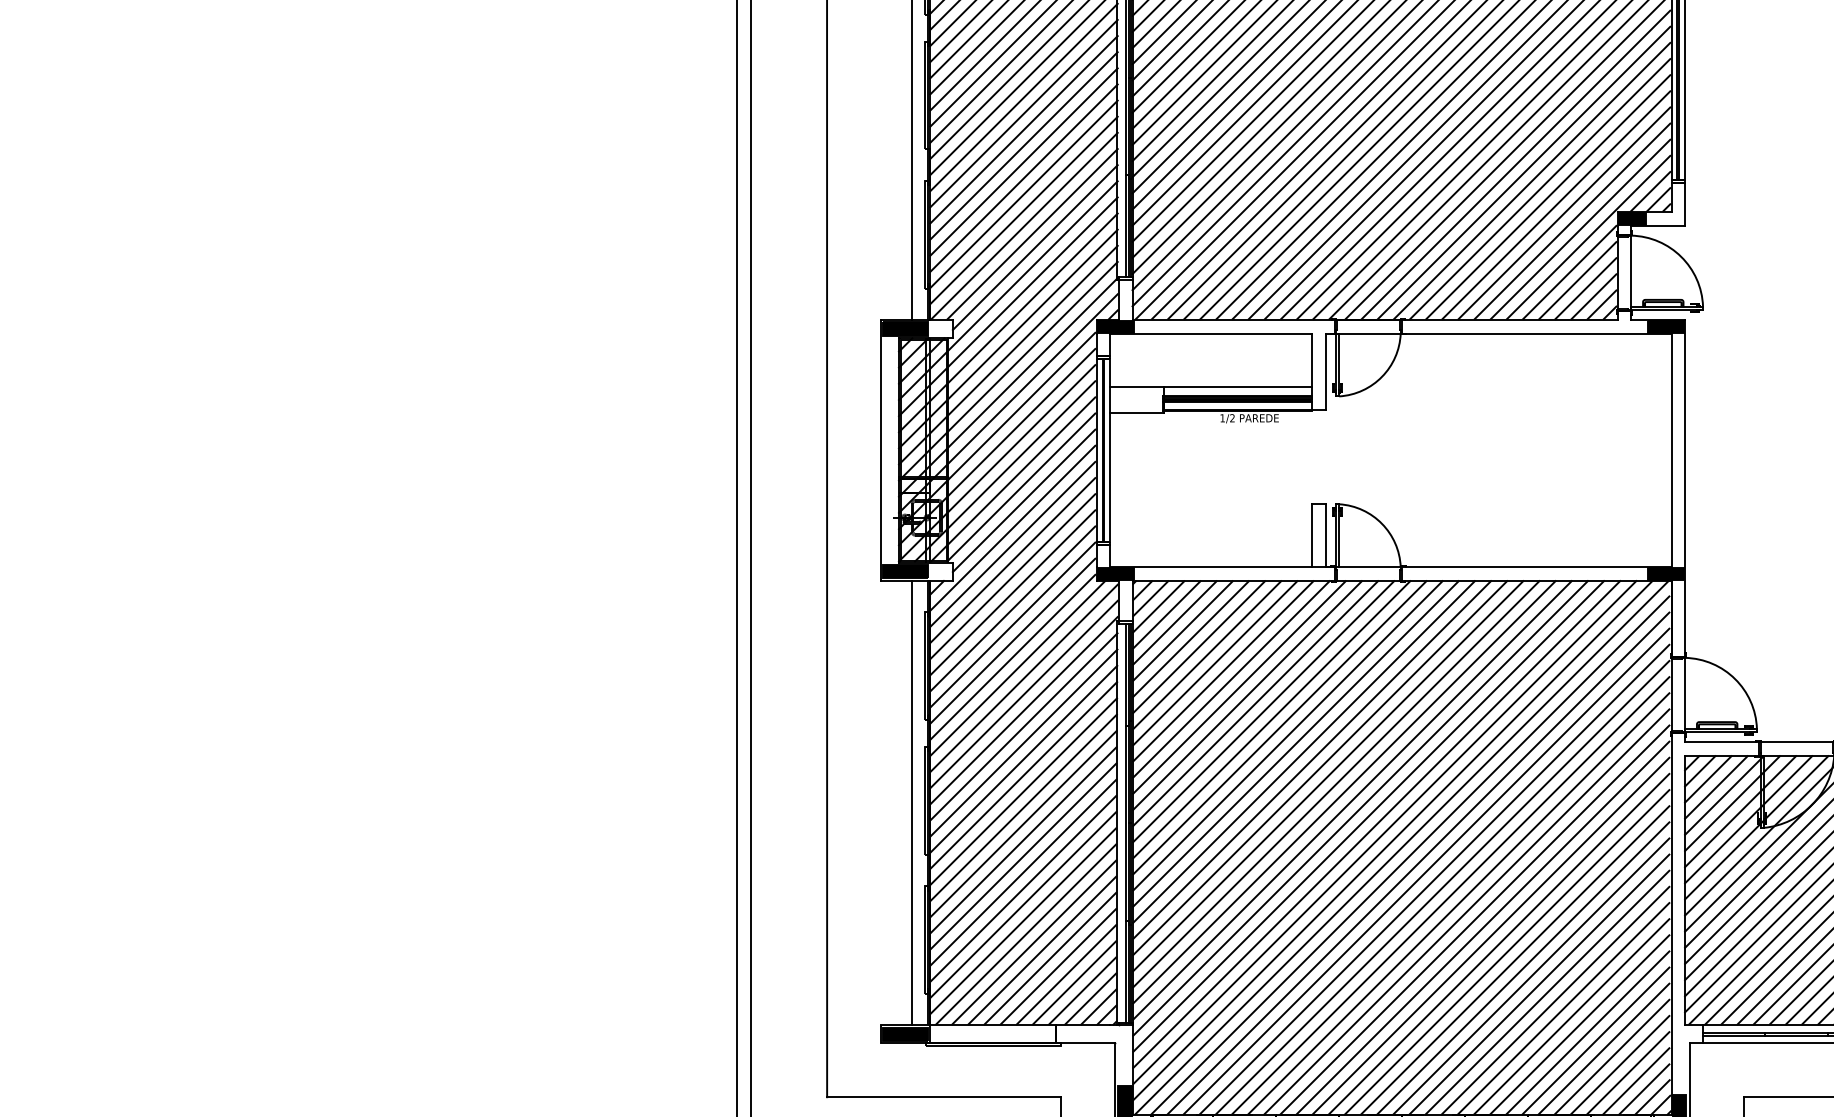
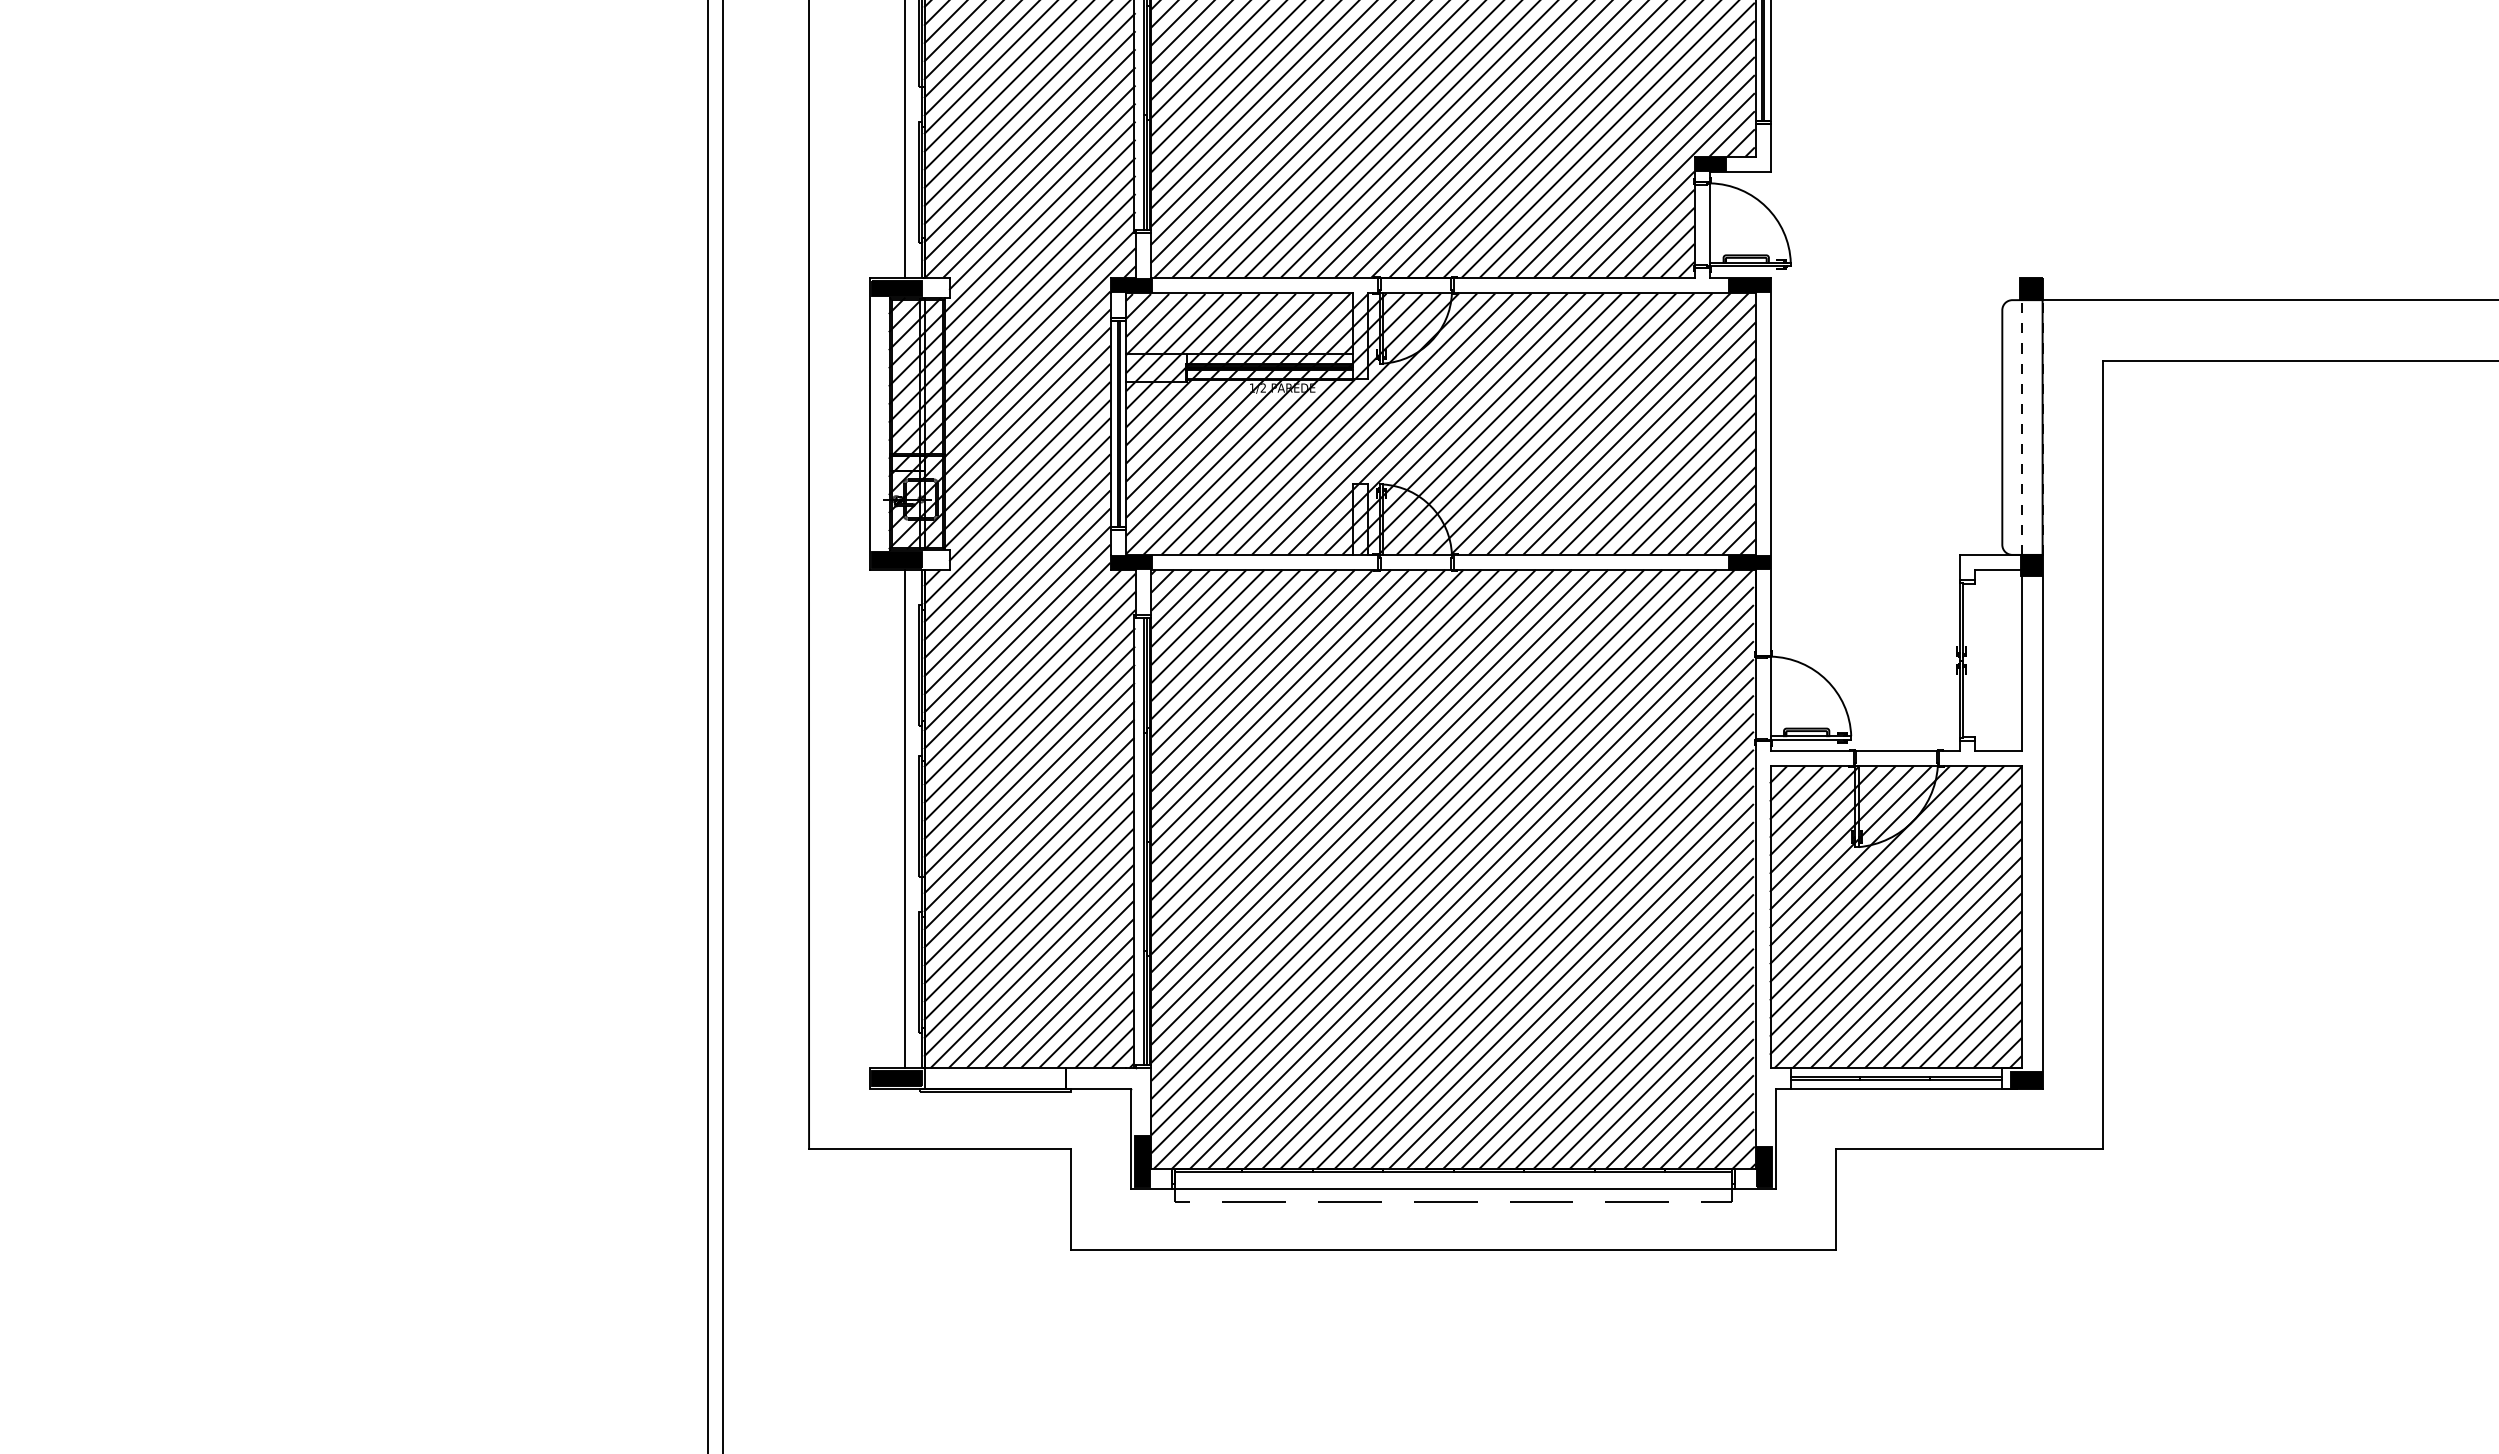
hatch: (1390, 449) -> (1440, 423), added

